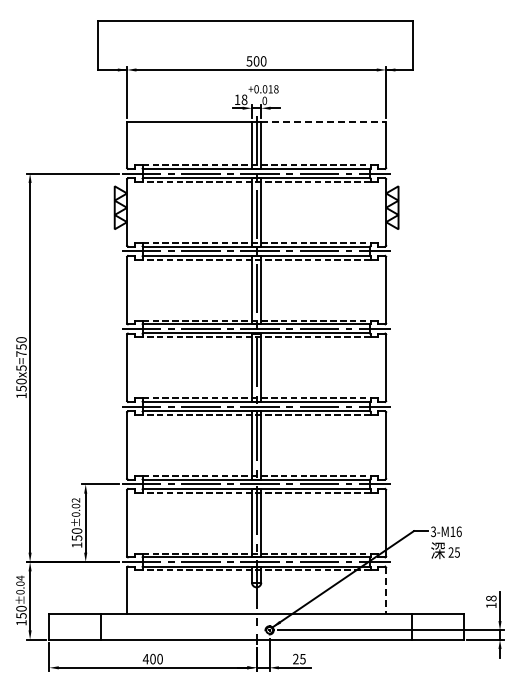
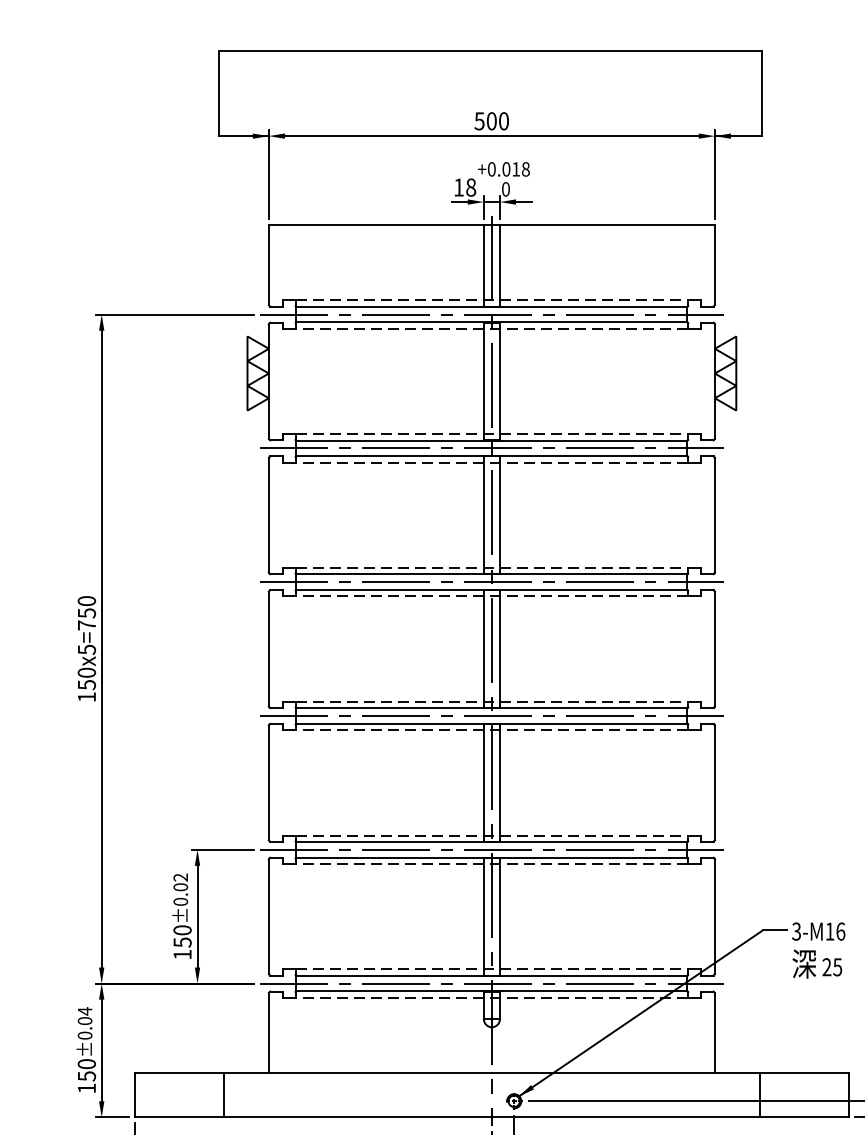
line: (324, 121) -> (608, 224), dashed -> solid
line: (386, 591) -> (715, 1034), dashed -> solid

